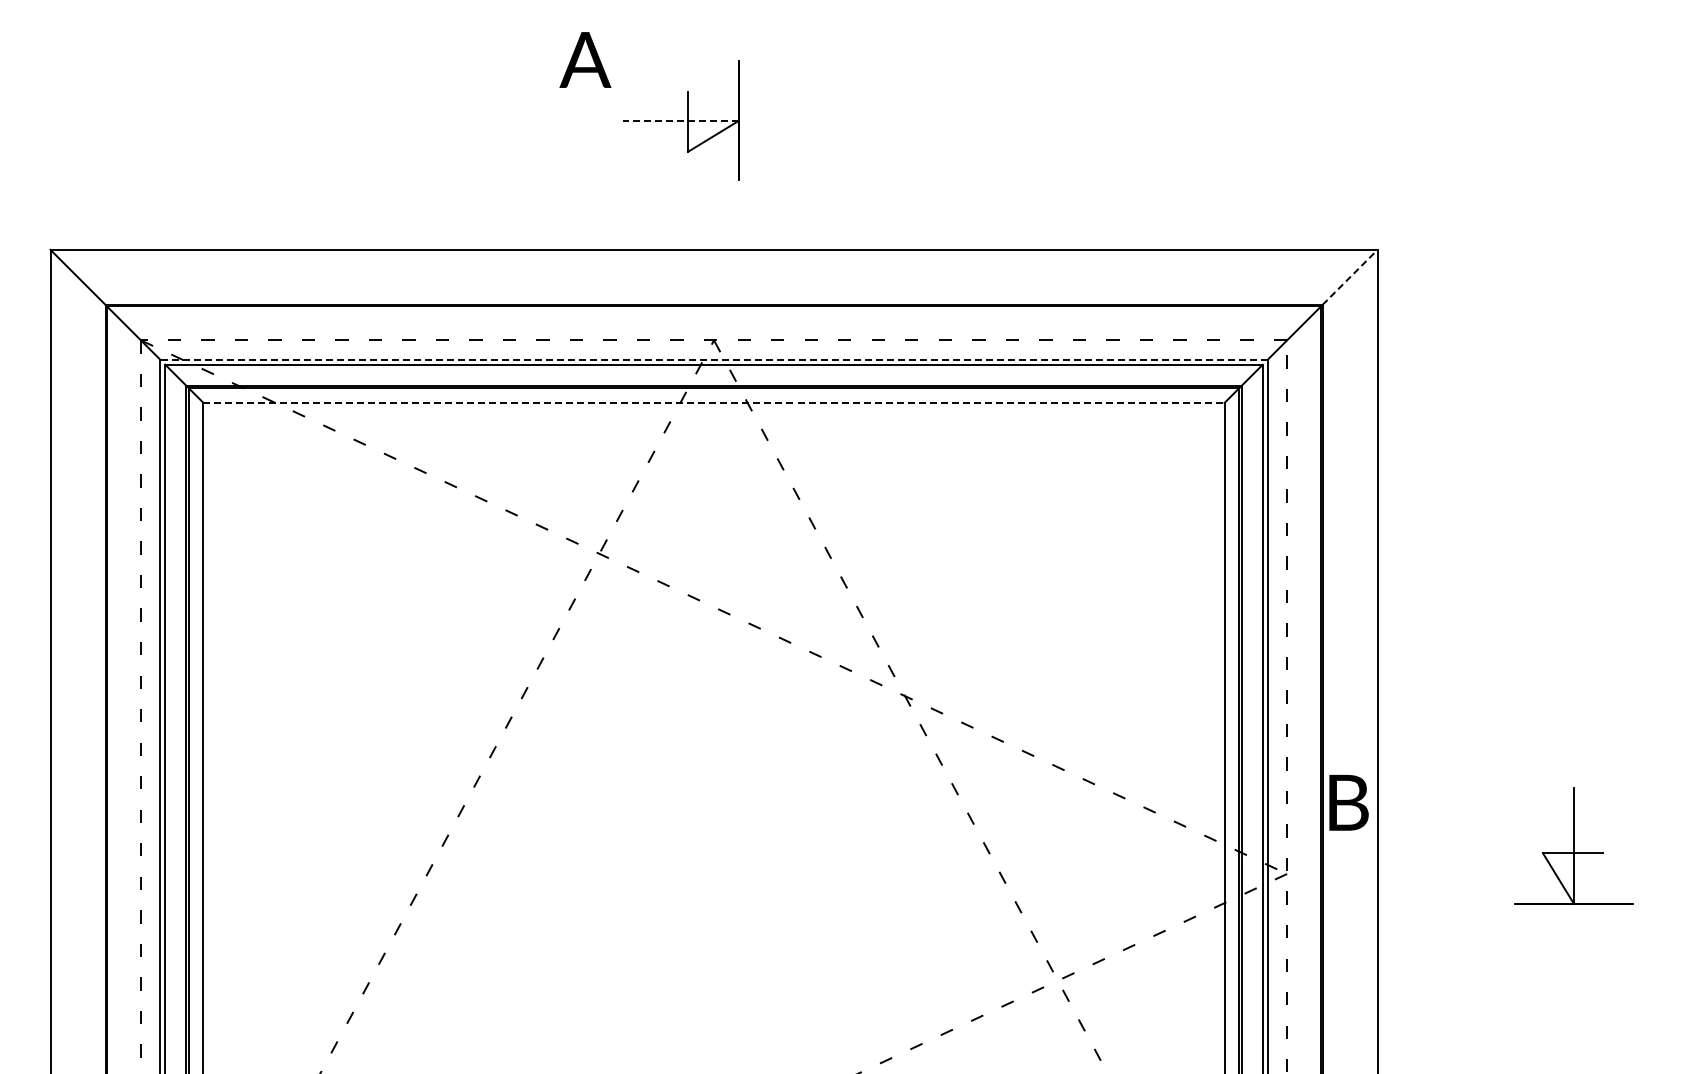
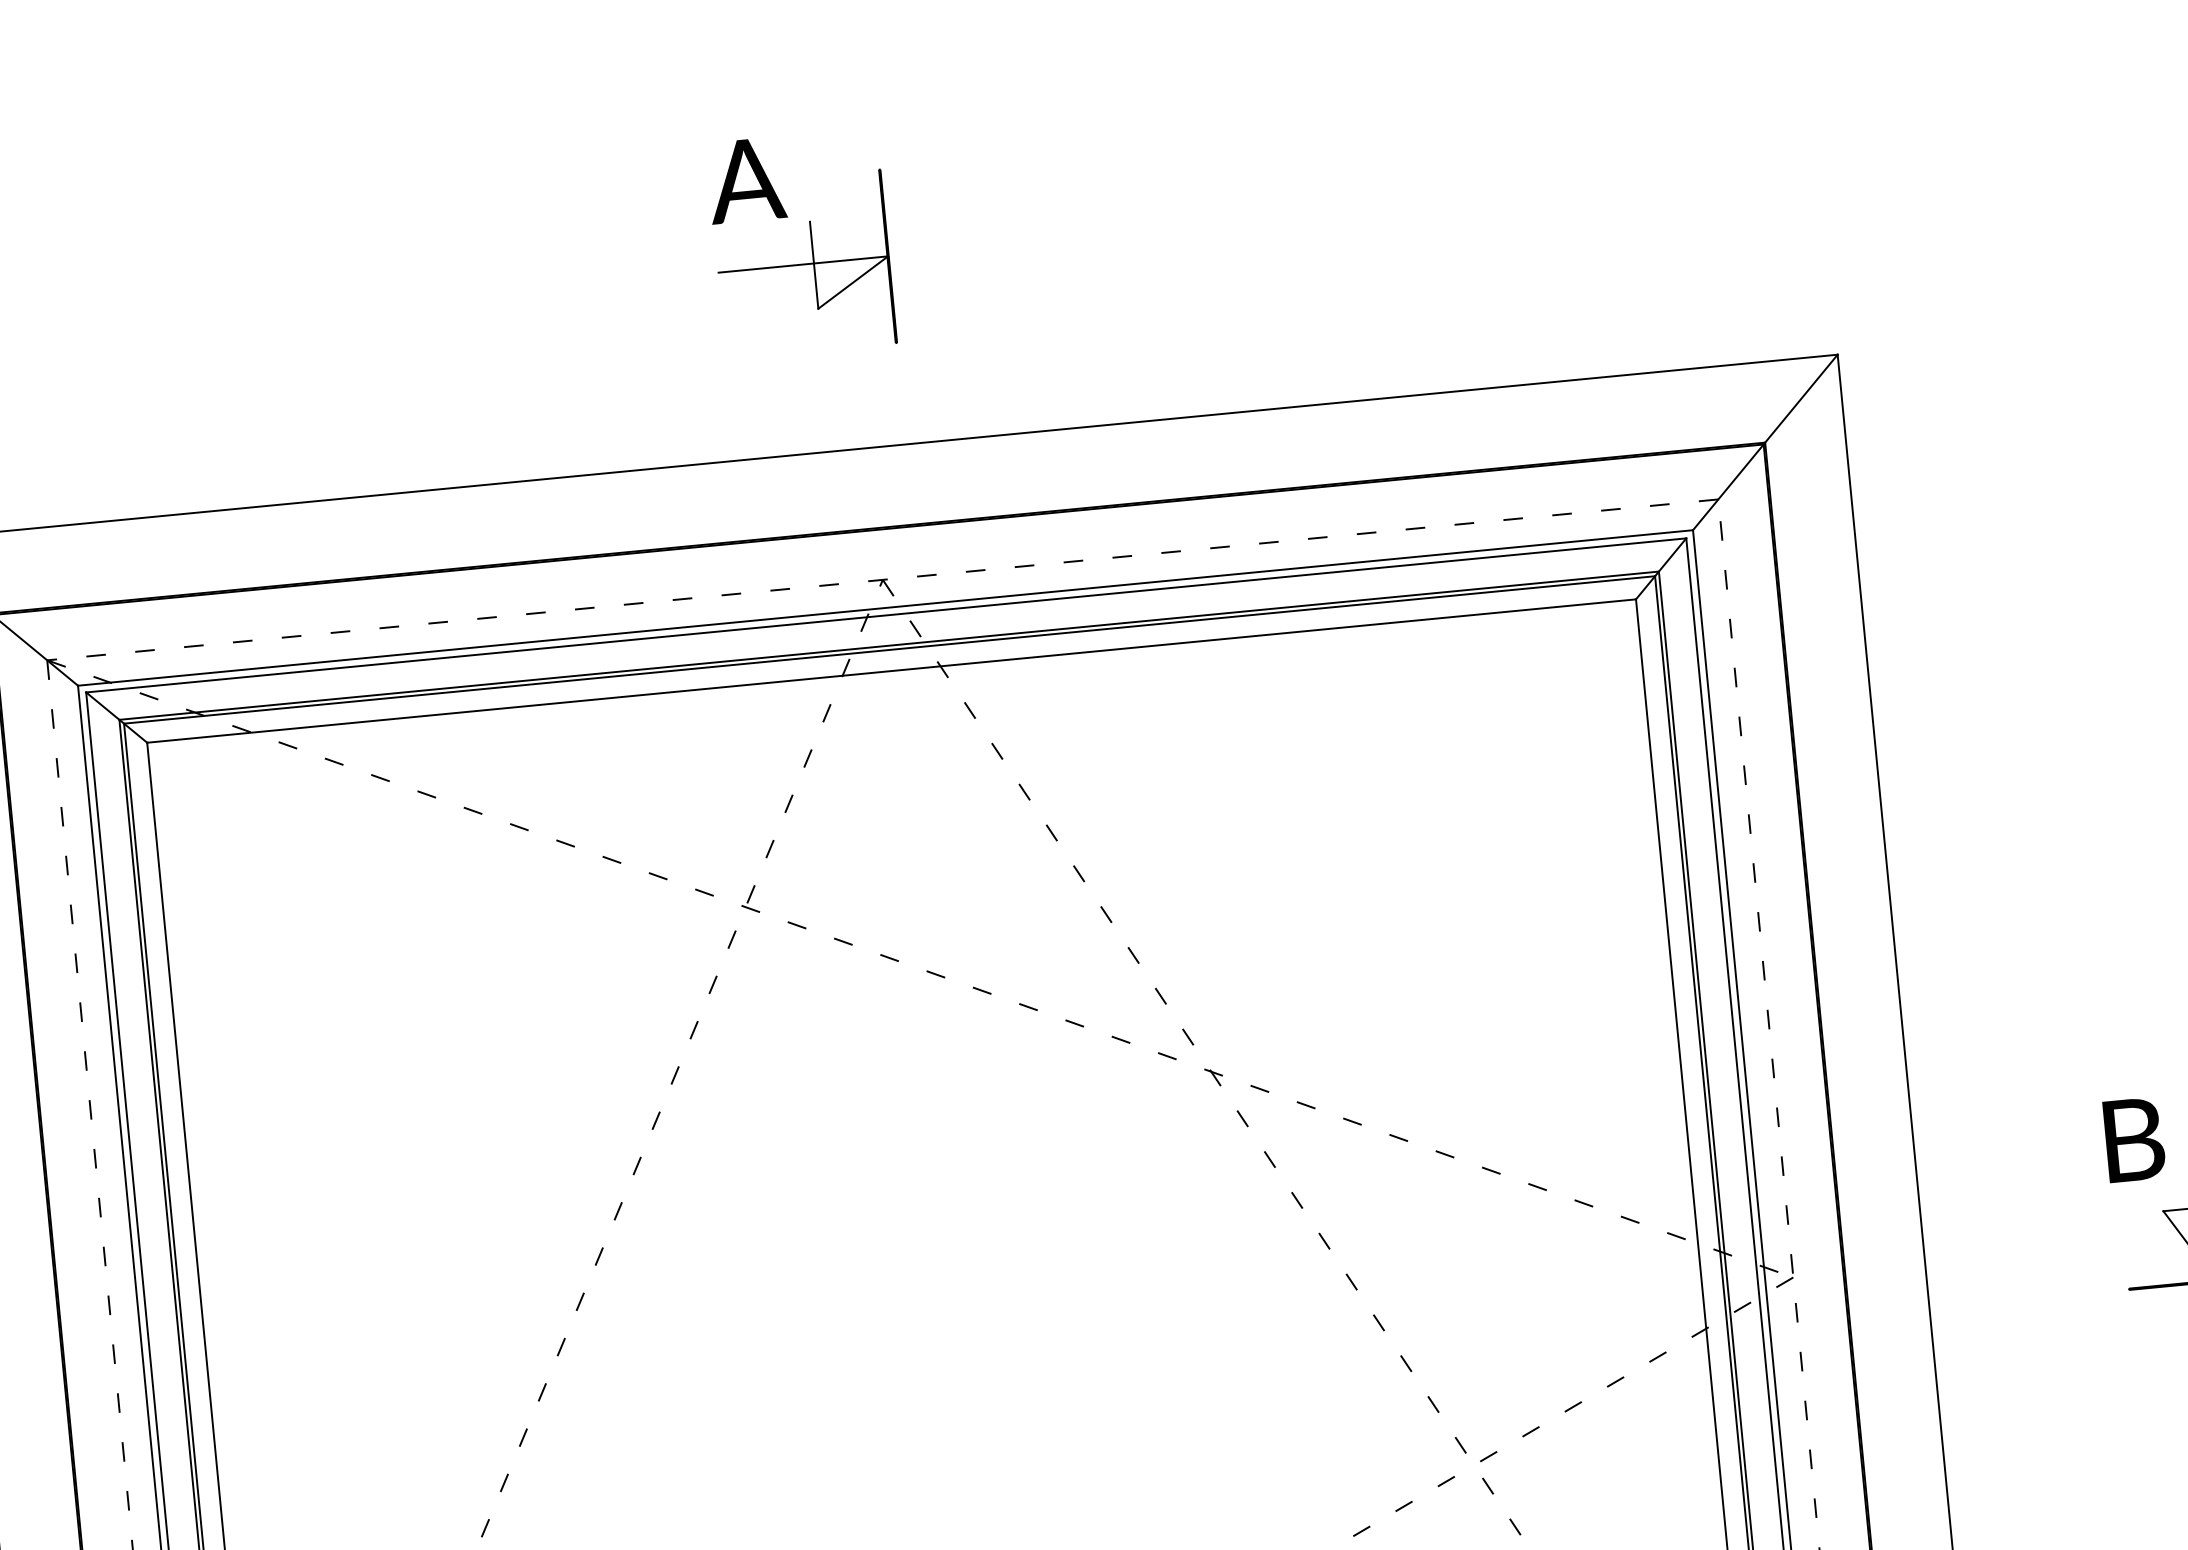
text: (585, 59) -> (746, 179), moved
line: (680, 120) -> (803, 263), dashed -> solid
line: (1350, 277) -> (1801, 398), dashed -> solid
line: (714, 359) -> (886, 607), dashed -> solid
line: (714, 402) -> (892, 670), dashed -> solid
text: (1348, 802) -> (2133, 1139), moved

